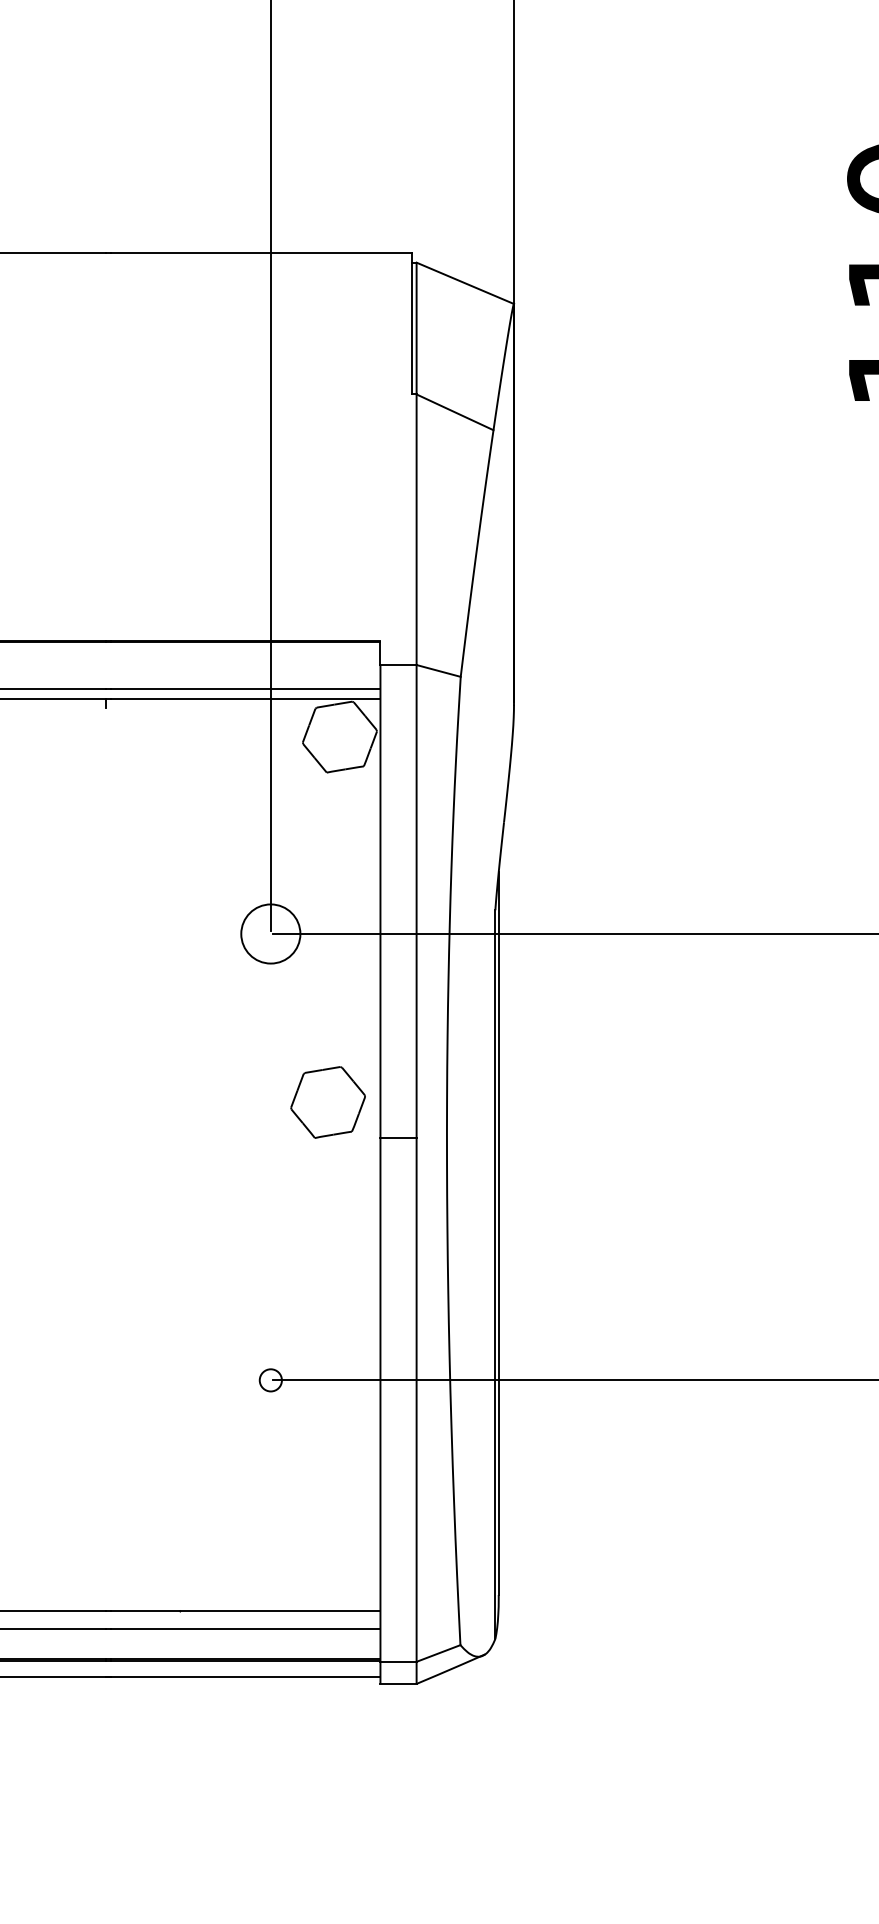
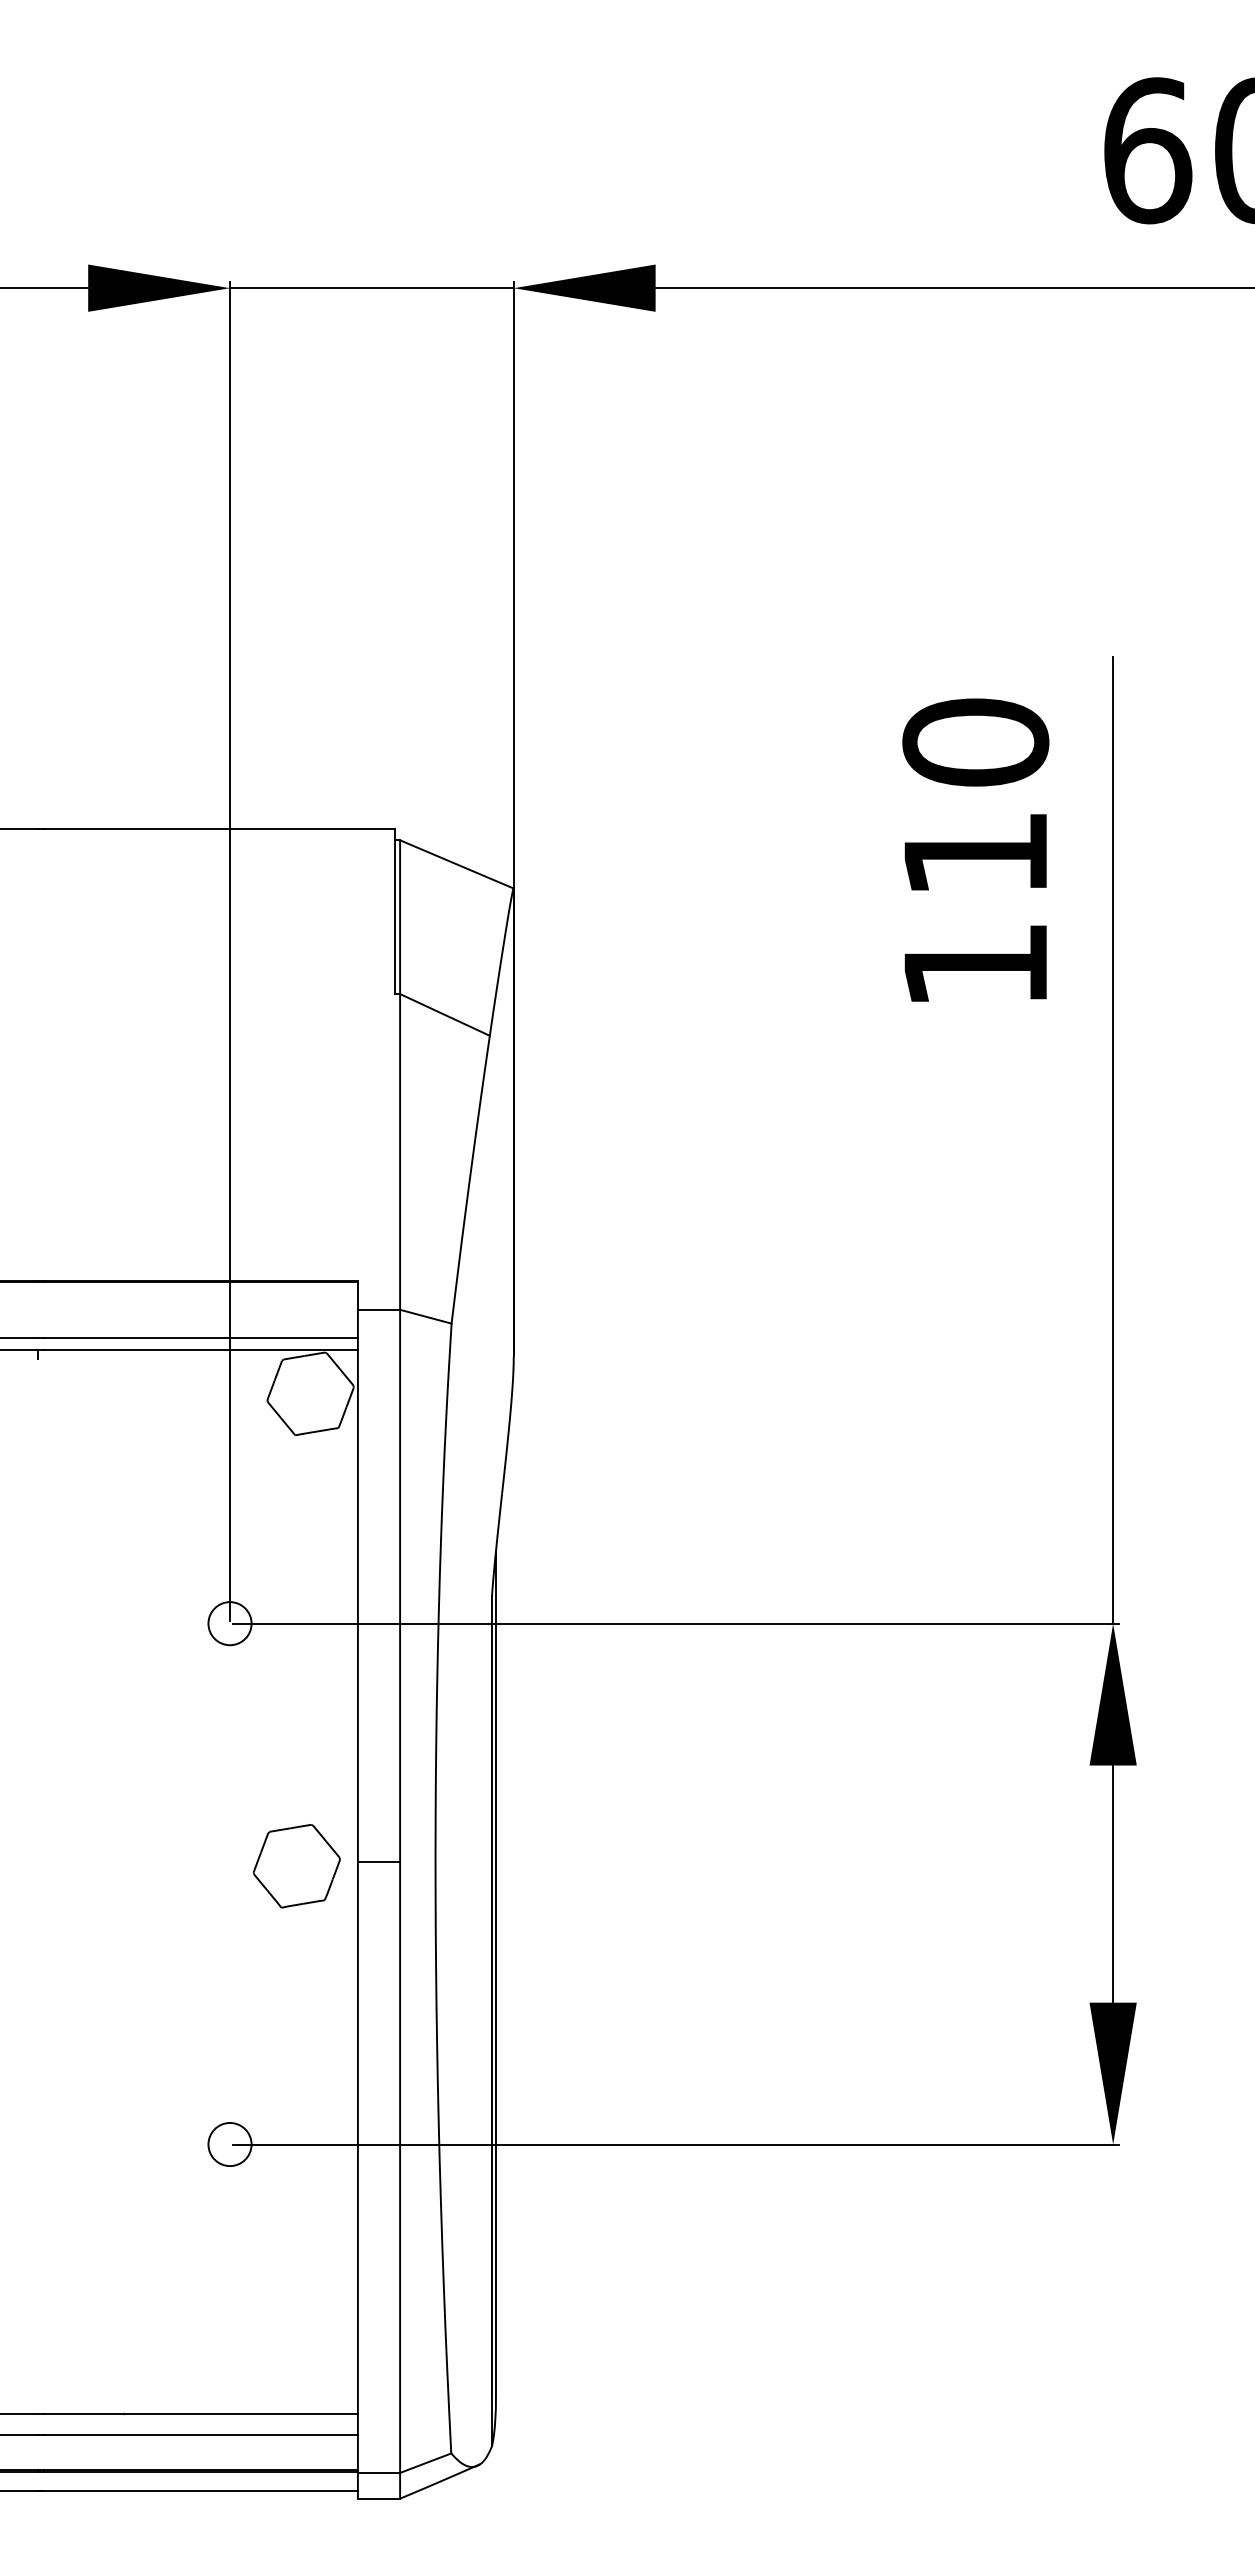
circle: (270, 933) -> (229, 1623), size x0.62
part: (327, 1102) -> (296, 1866), moved
circle: (270, 1380) -> (229, 2144), size x1.67

